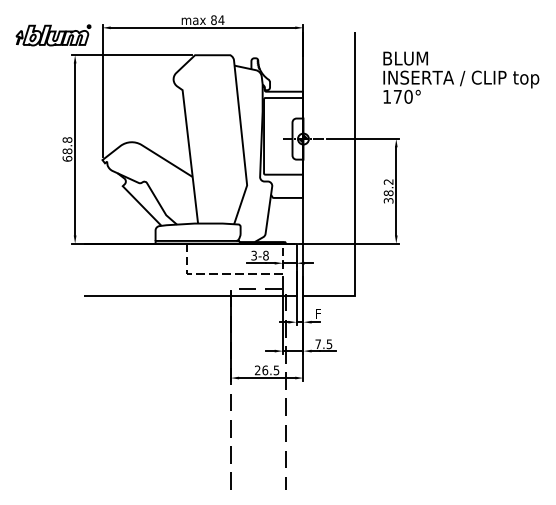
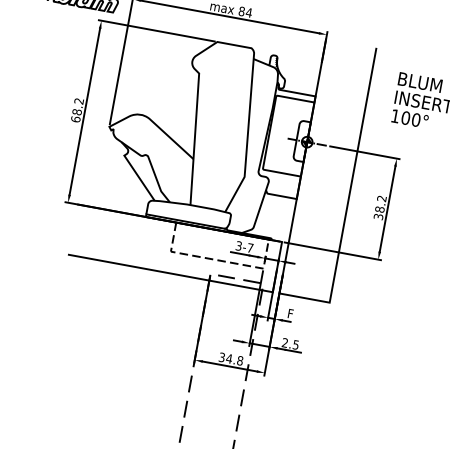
text: (397, 96) -> (405, 117), 170° -> 100°
text: (67, 139) -> (79, 100), 68.8 -> 68.2
text: (265, 255) -> (249, 247), 3-8 -> 3-7
text: (317, 343) -> (284, 342), 7.5 -> 2.5
text: (267, 370) -> (231, 359), 26.5 -> 34.8

